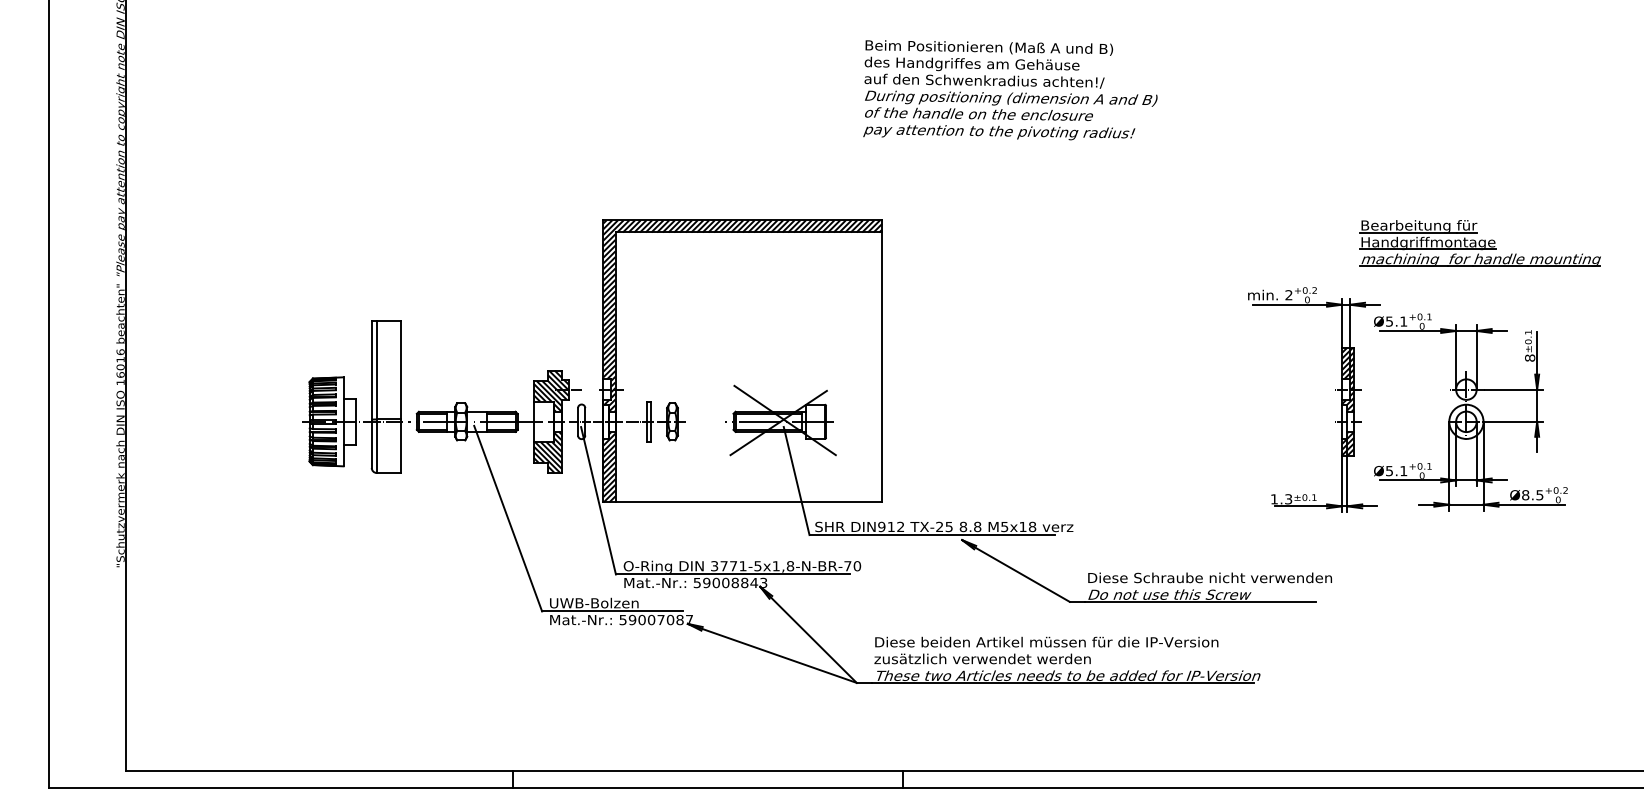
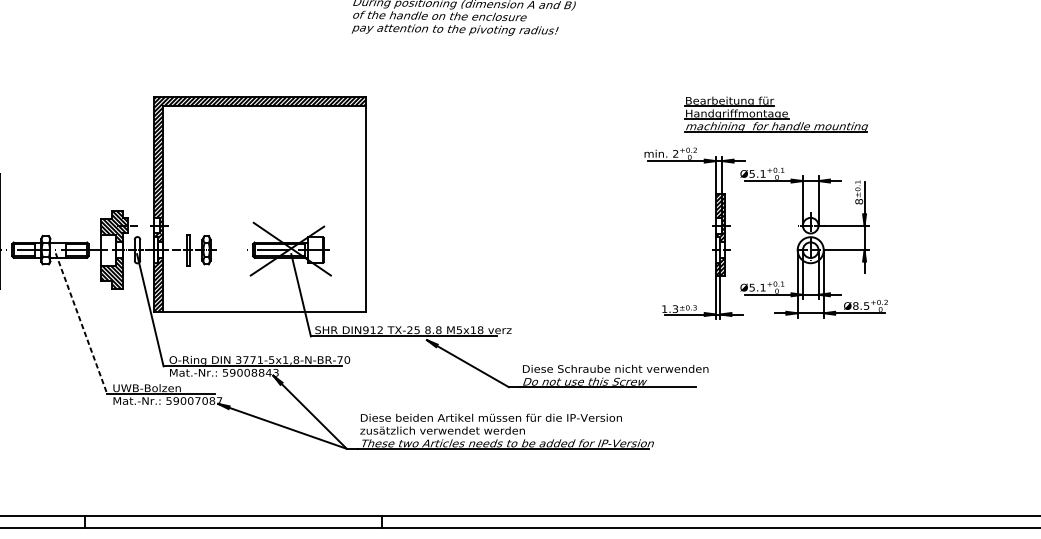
part: (1479, 243) -> (775, 114), moved
text: (1314, 497) -> (695, 307), ±0.1 -> ±0.3
line: (508, 518) -> (81, 323), solid -> dashed

